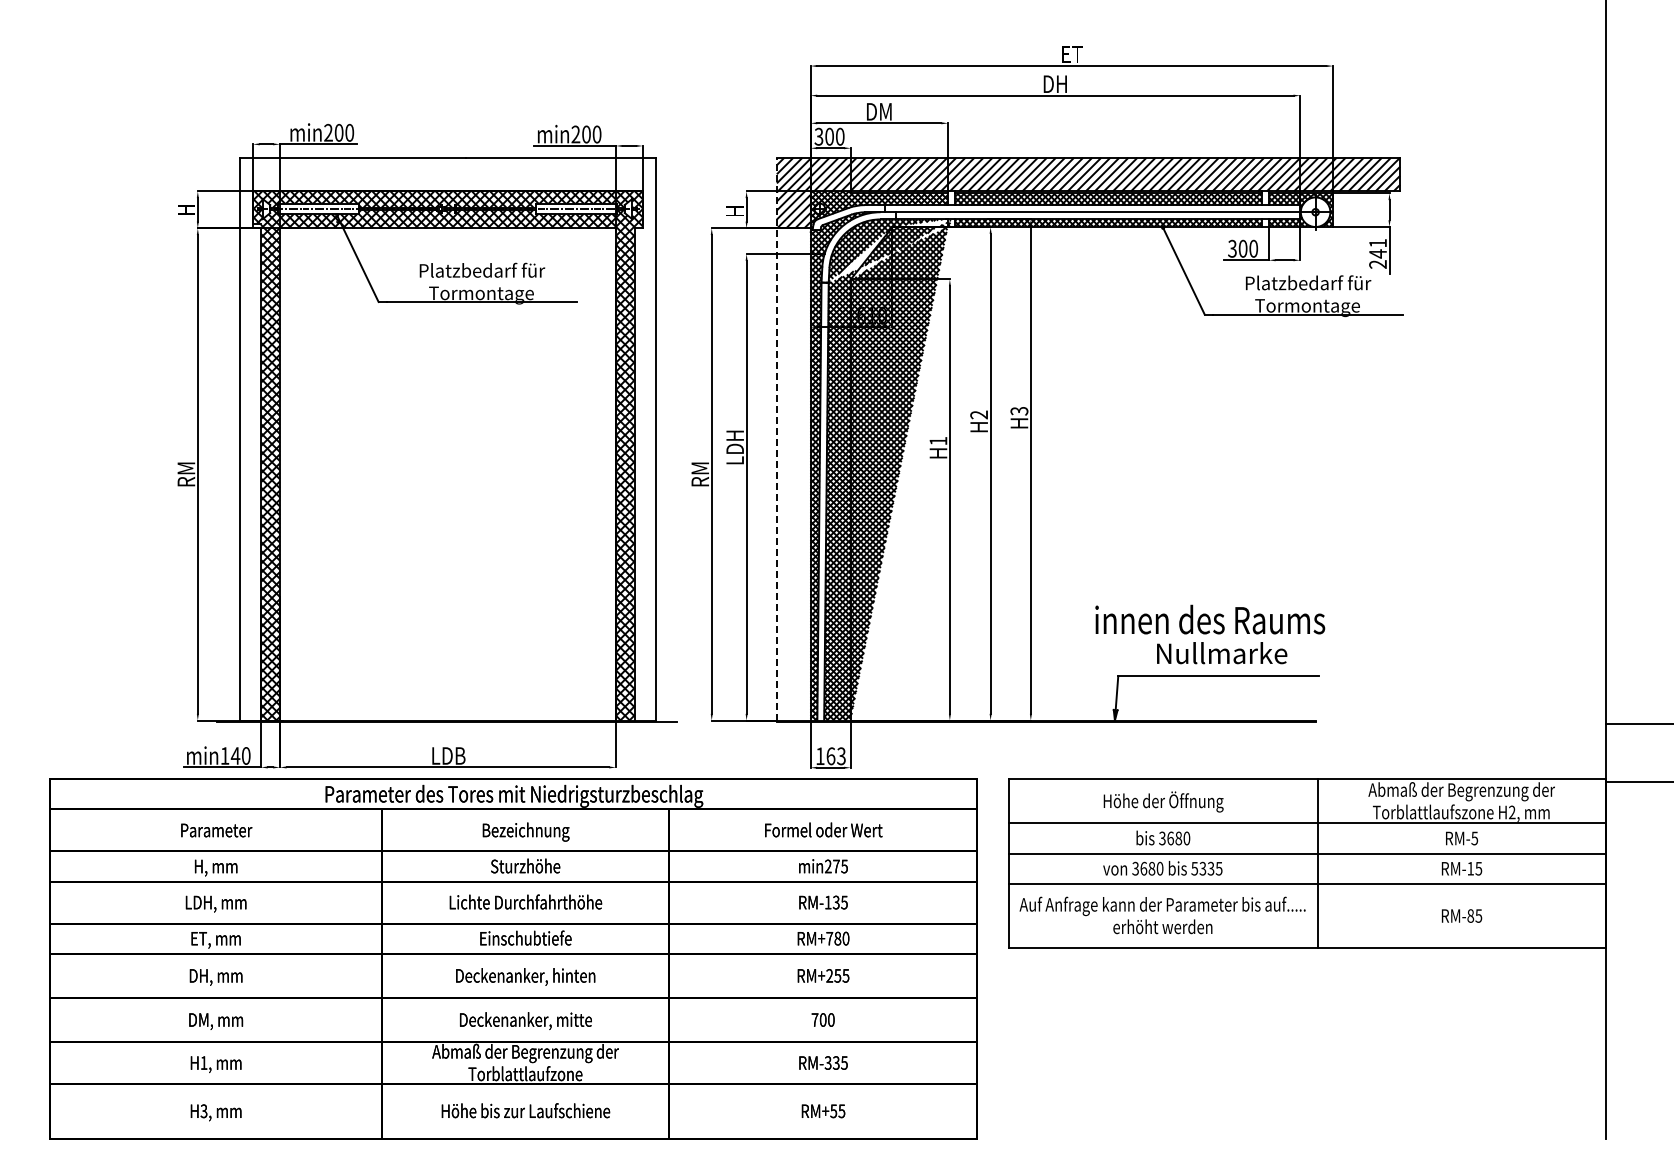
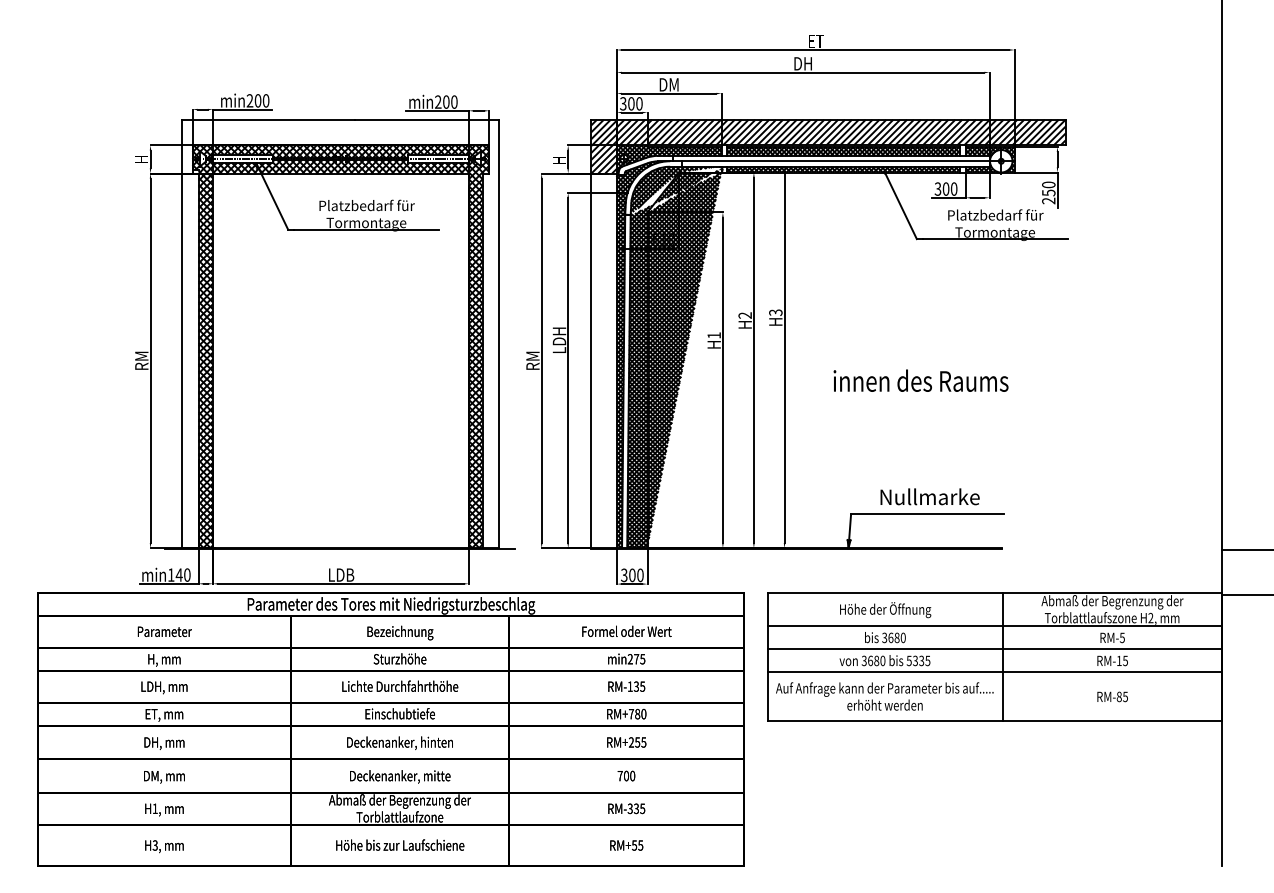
text: (1378, 248) -> (1049, 188), 241 -> 250
line: (776, 438) -> (590, 333), dashed -> solid
text: (1210, 619) -> (921, 380), moved
text: (830, 756) -> (632, 575), 163 -> 300

